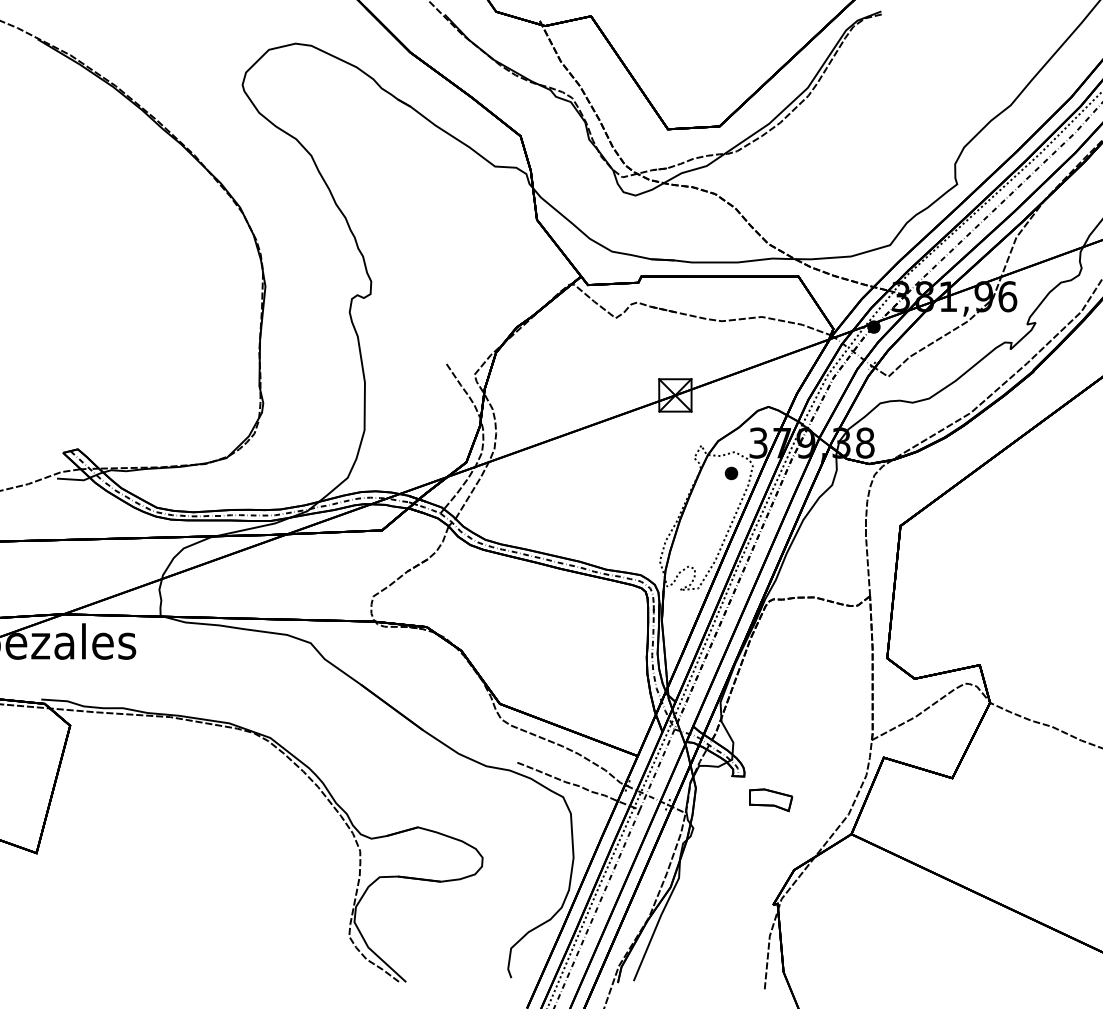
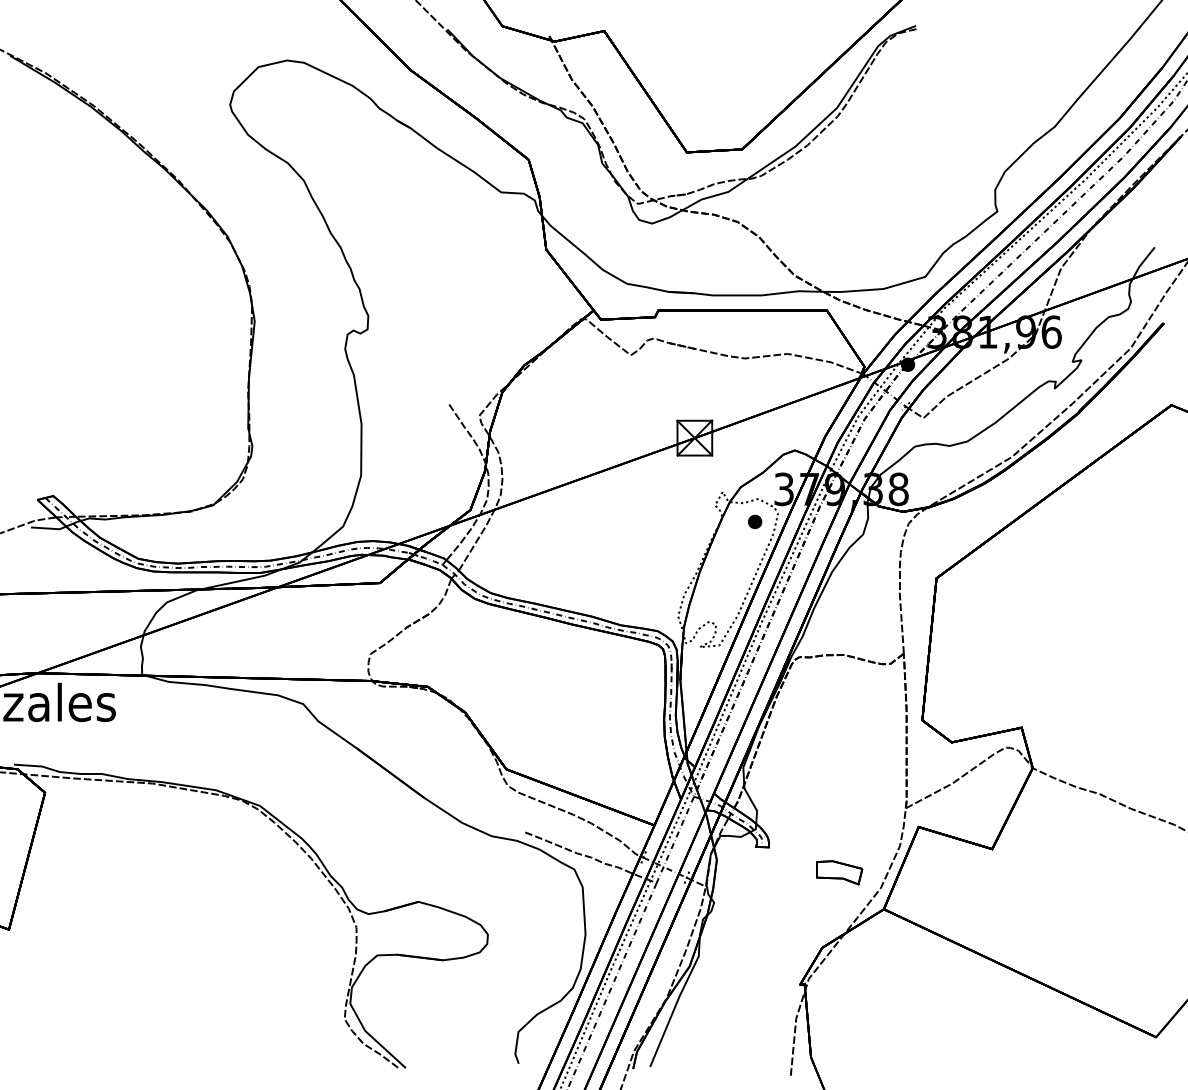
part: (771, 799) -> (839, 872), moved

